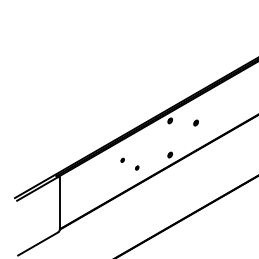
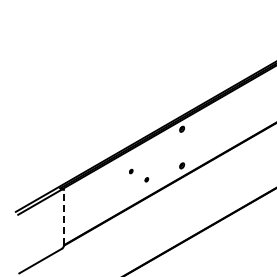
part: (195, 122) -> (209, 131), removed
line: (60, 203) -> (64, 217), solid -> dashed

